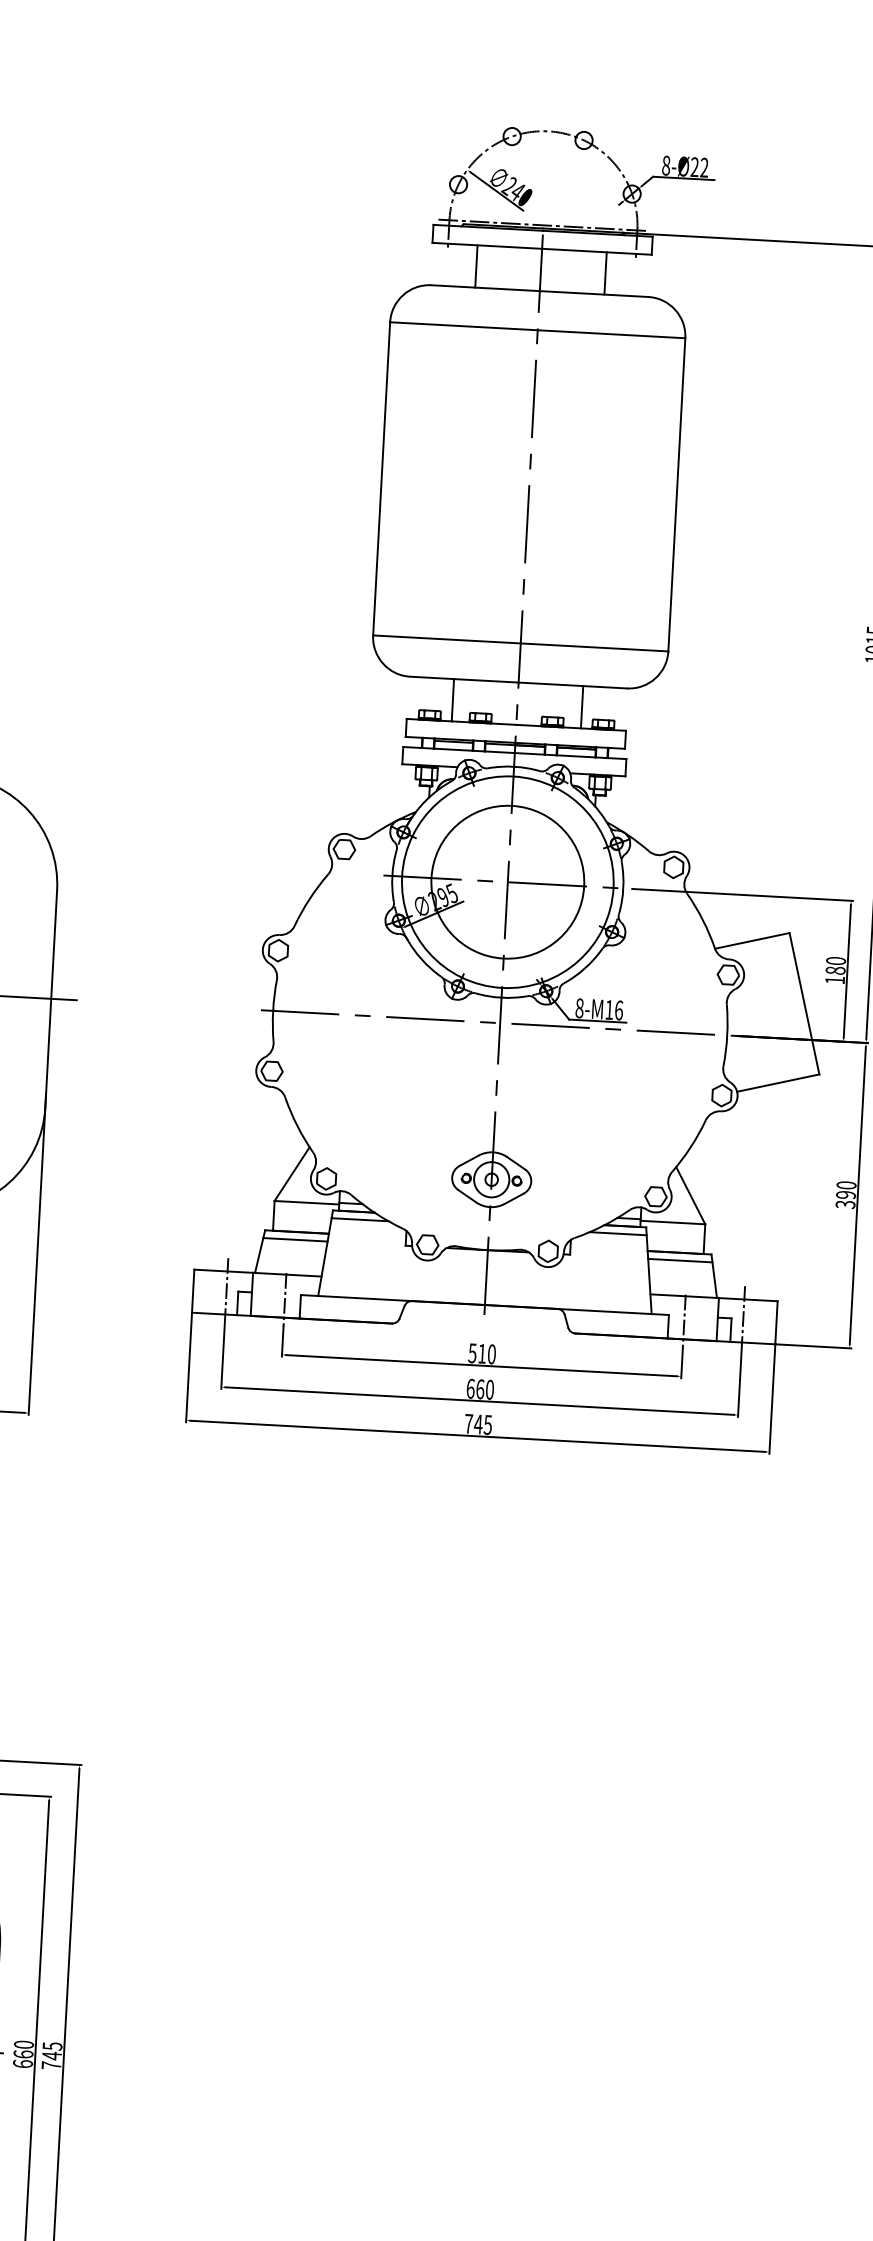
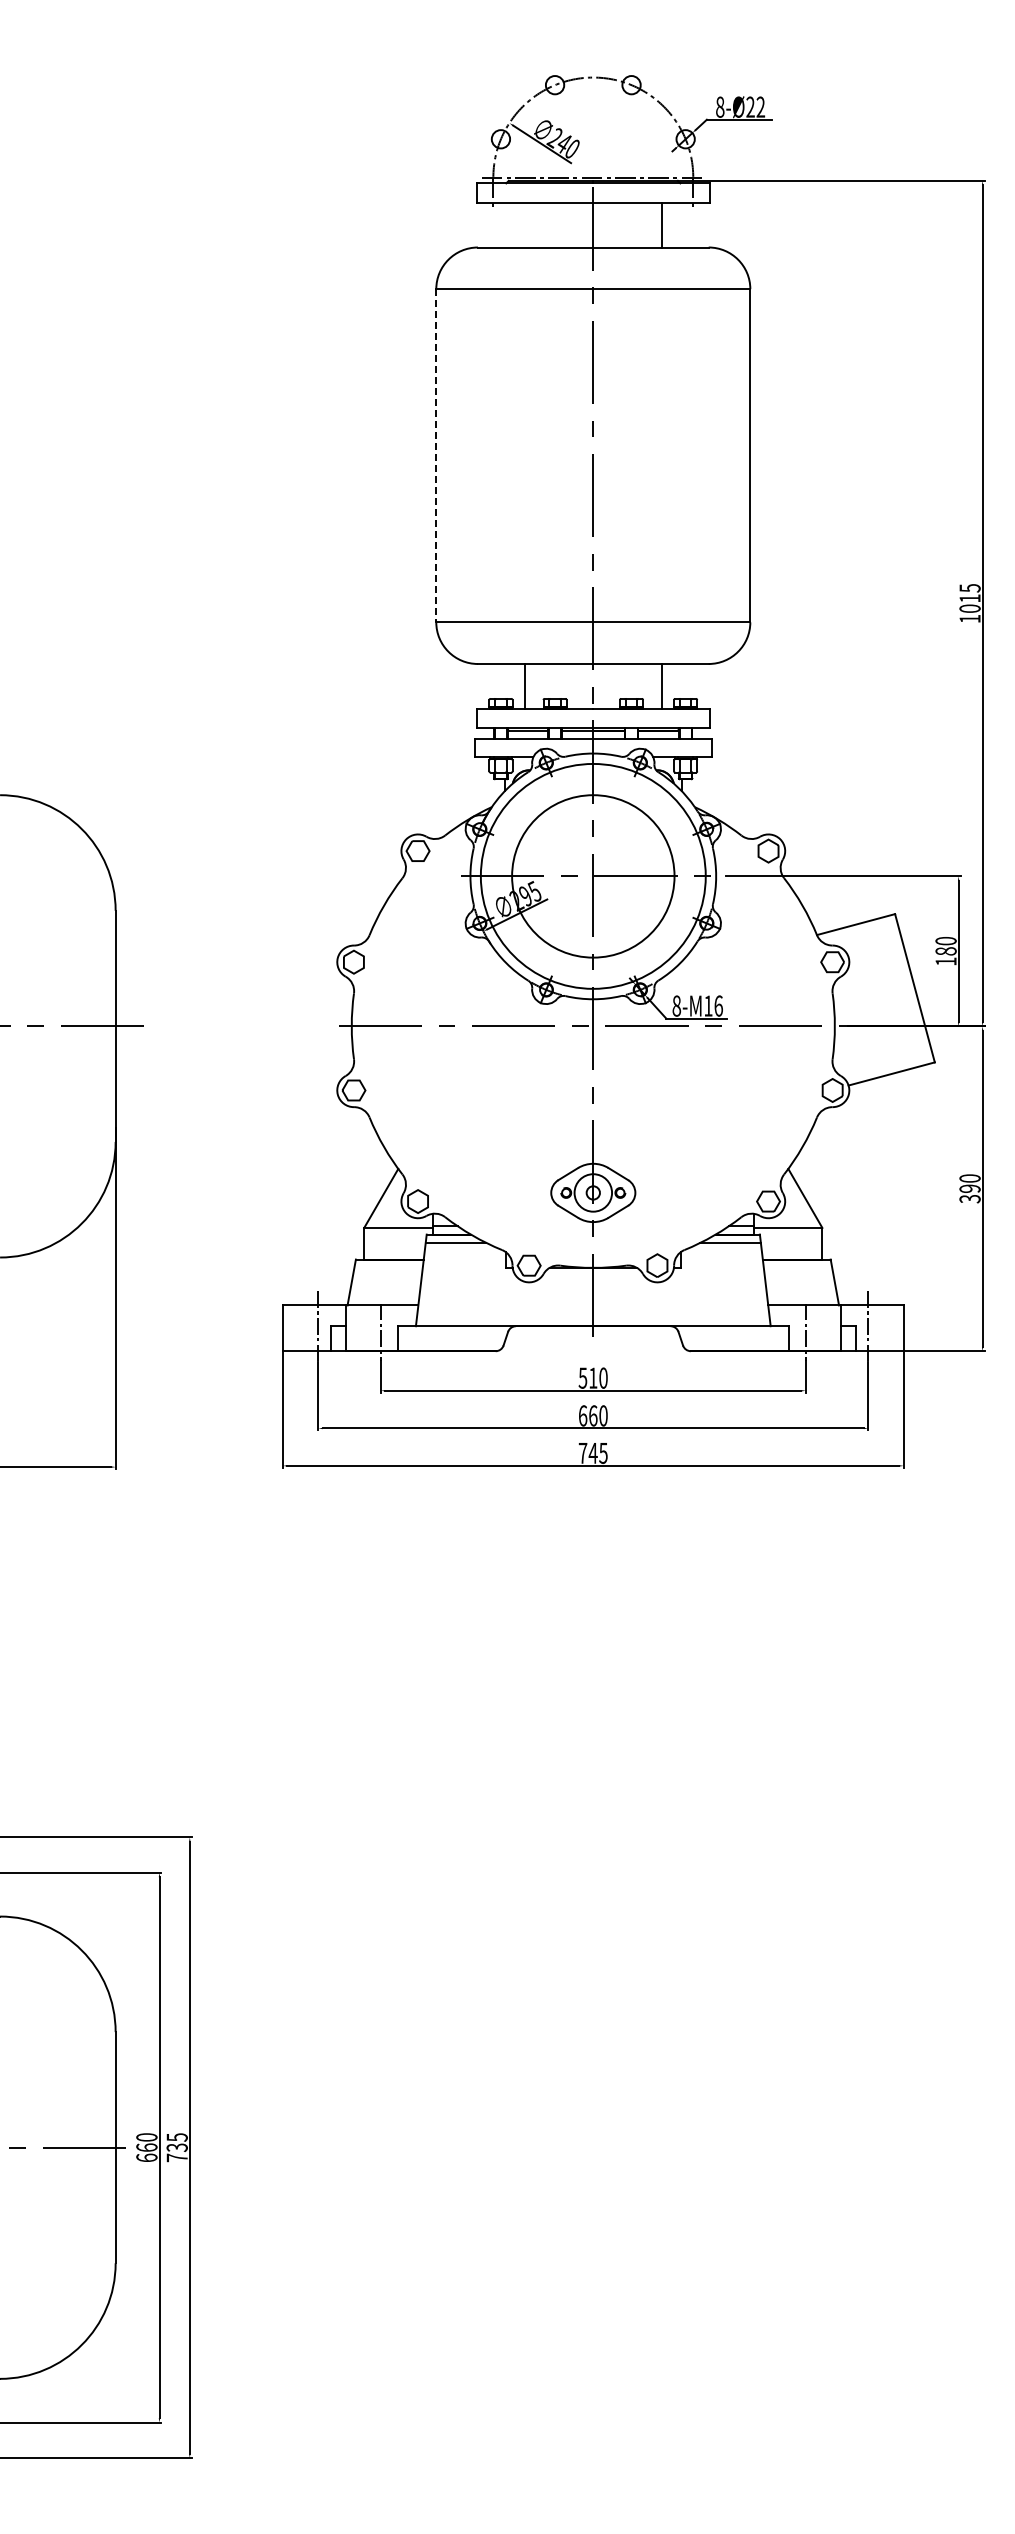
line: (476, 265) -> (524, 224), removed
line: (381, 478) -> (436, 455), solid -> dashed
line: (295, 1239) -> (388, 1267), removed
line: (679, 1260) -> (797, 1267), removed
text: (51, 2055) -> (176, 2147), 745 -> 735

